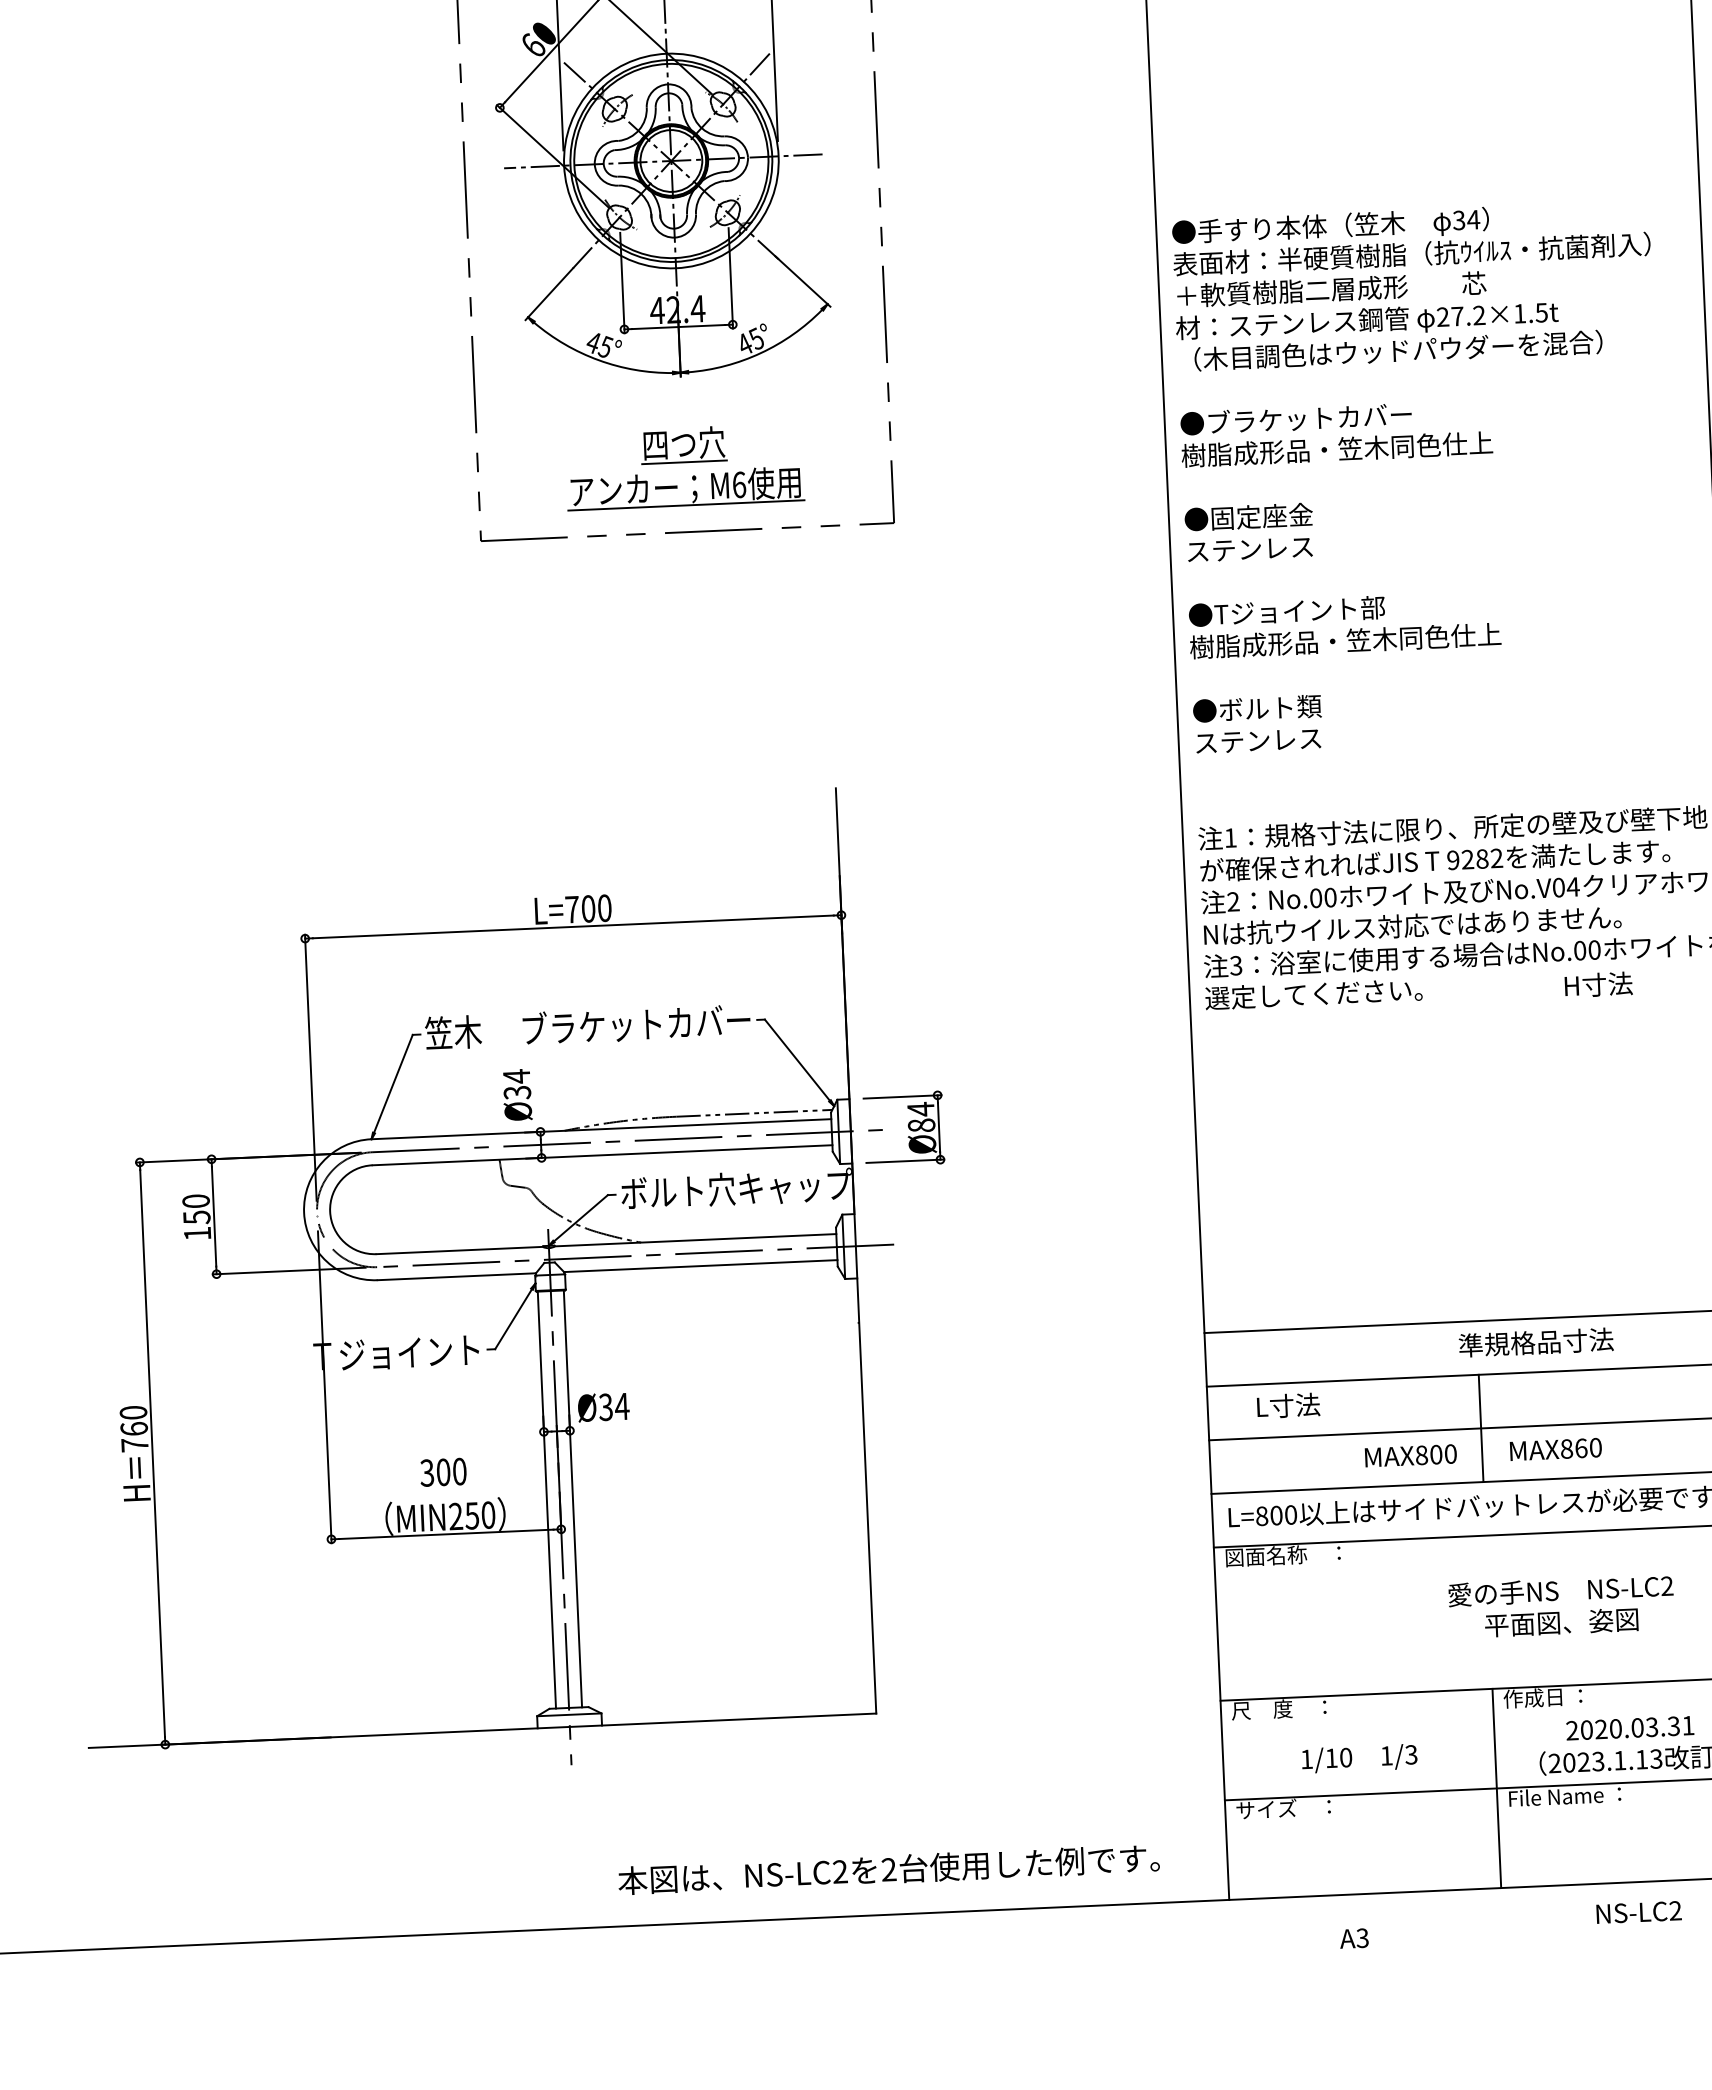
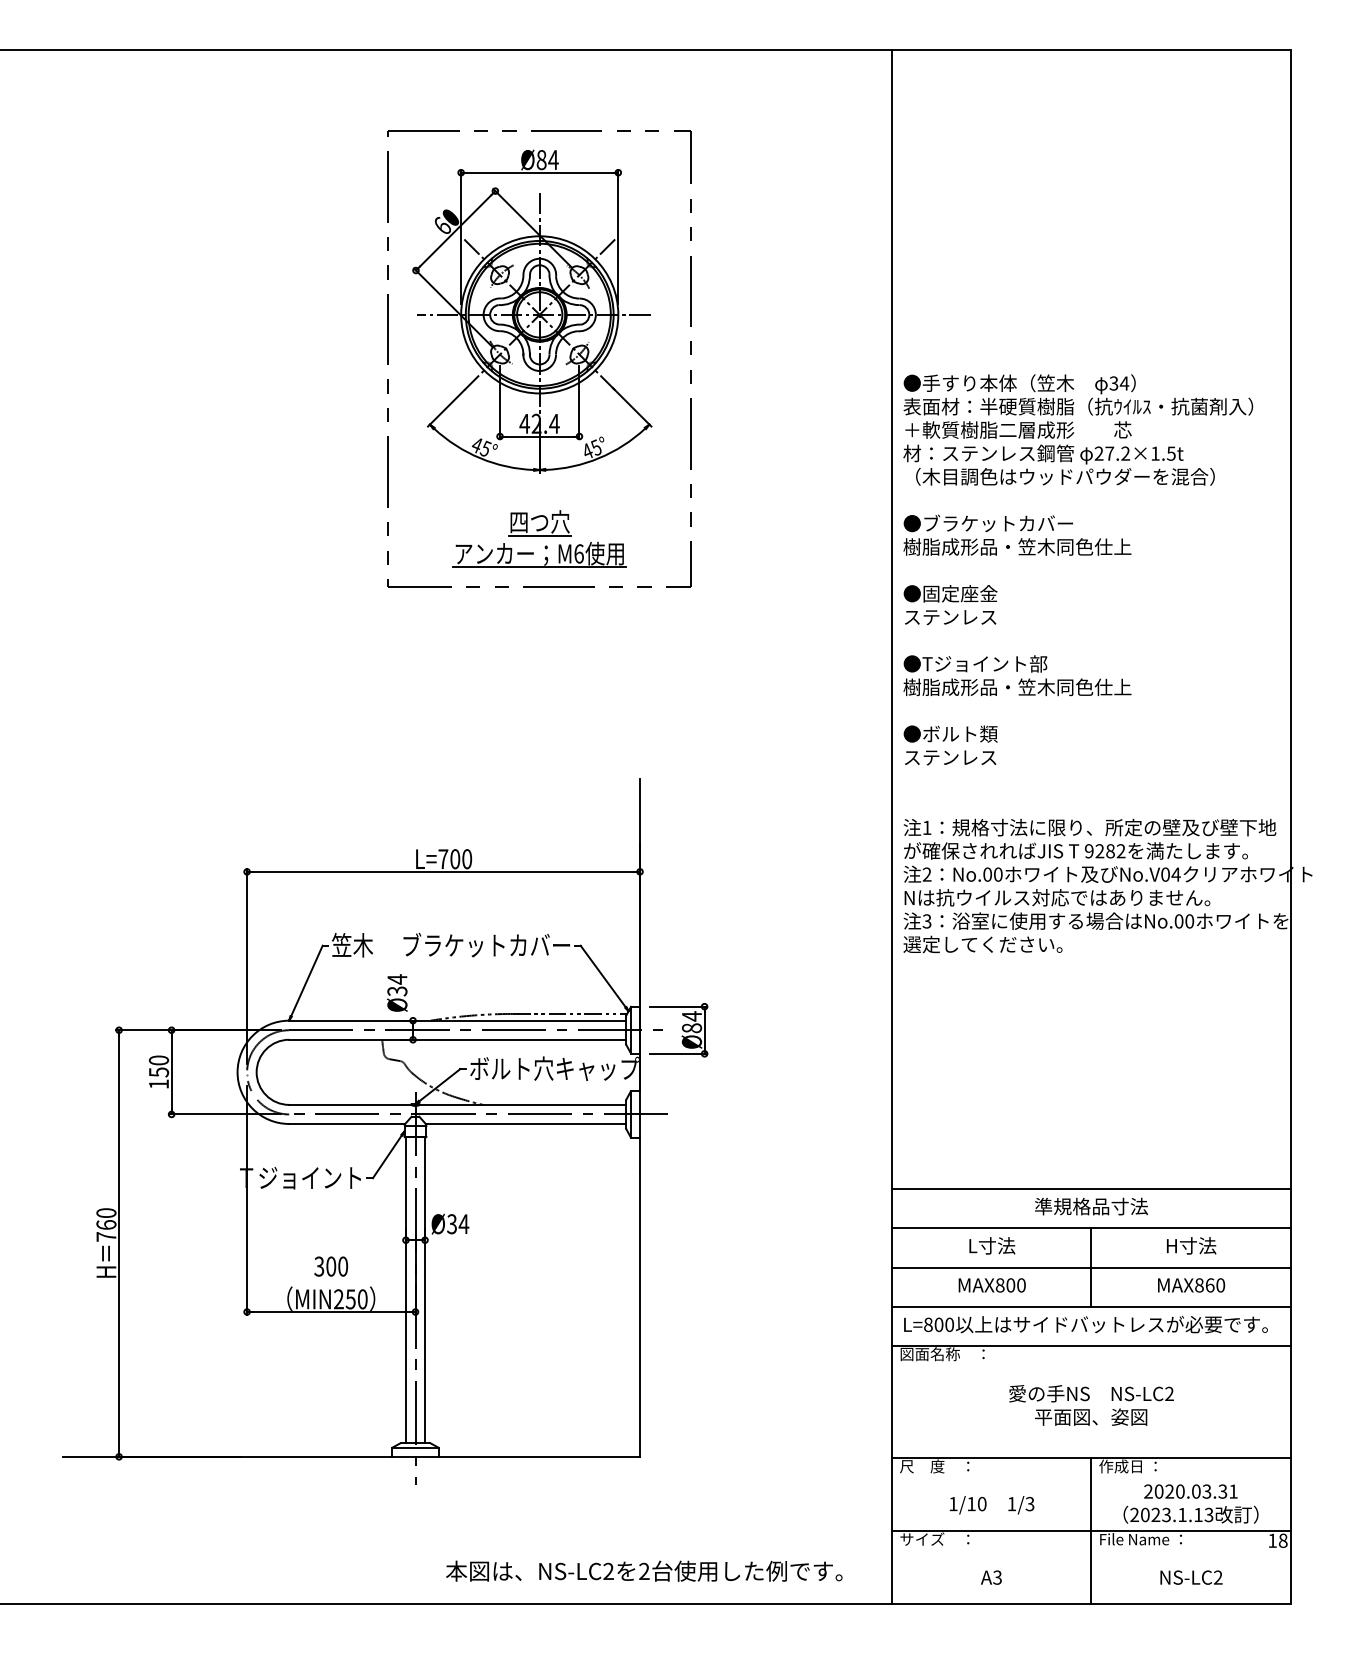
text: (1598, 984) -> (1191, 1245), moved
text: (1536, 1342) -> (1091, 1206), moved
text: (1288, 1405) -> (992, 1245), moved
text: (1555, 1449) -> (1191, 1285), moved
text: (1409, 1456) -> (991, 1285), moved
text: (1561, 1606) -> (1091, 1405), moved
text: (1639, 1912) -> (1191, 1577), moved
text: (1354, 1938) -> (991, 1577), moved

